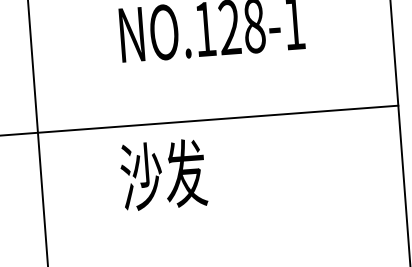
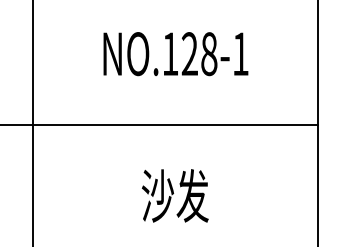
text: (163, 174) -> (175, 195), moved

